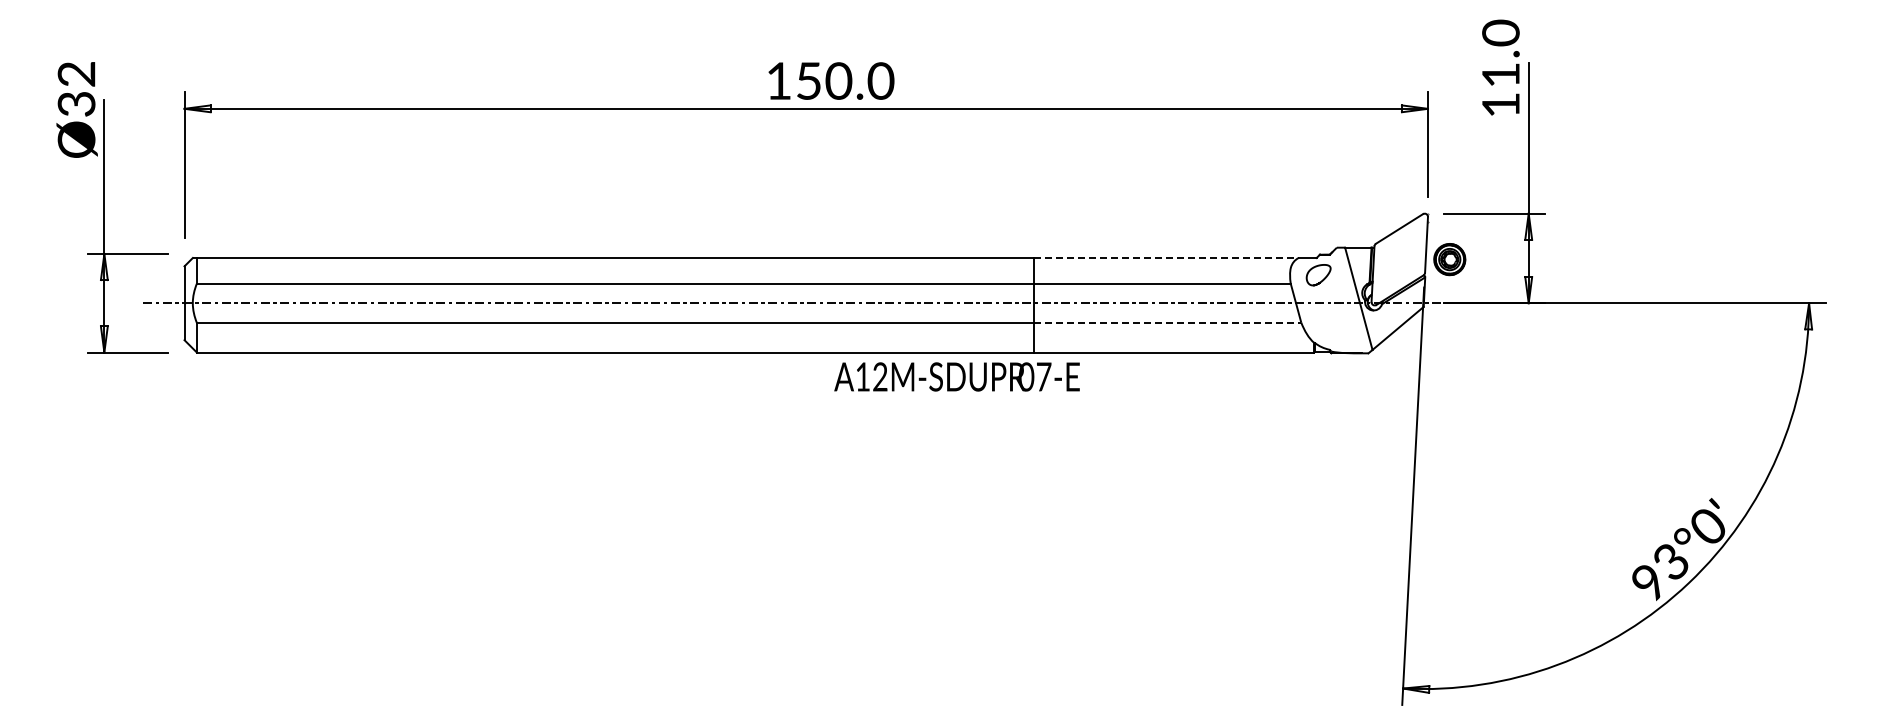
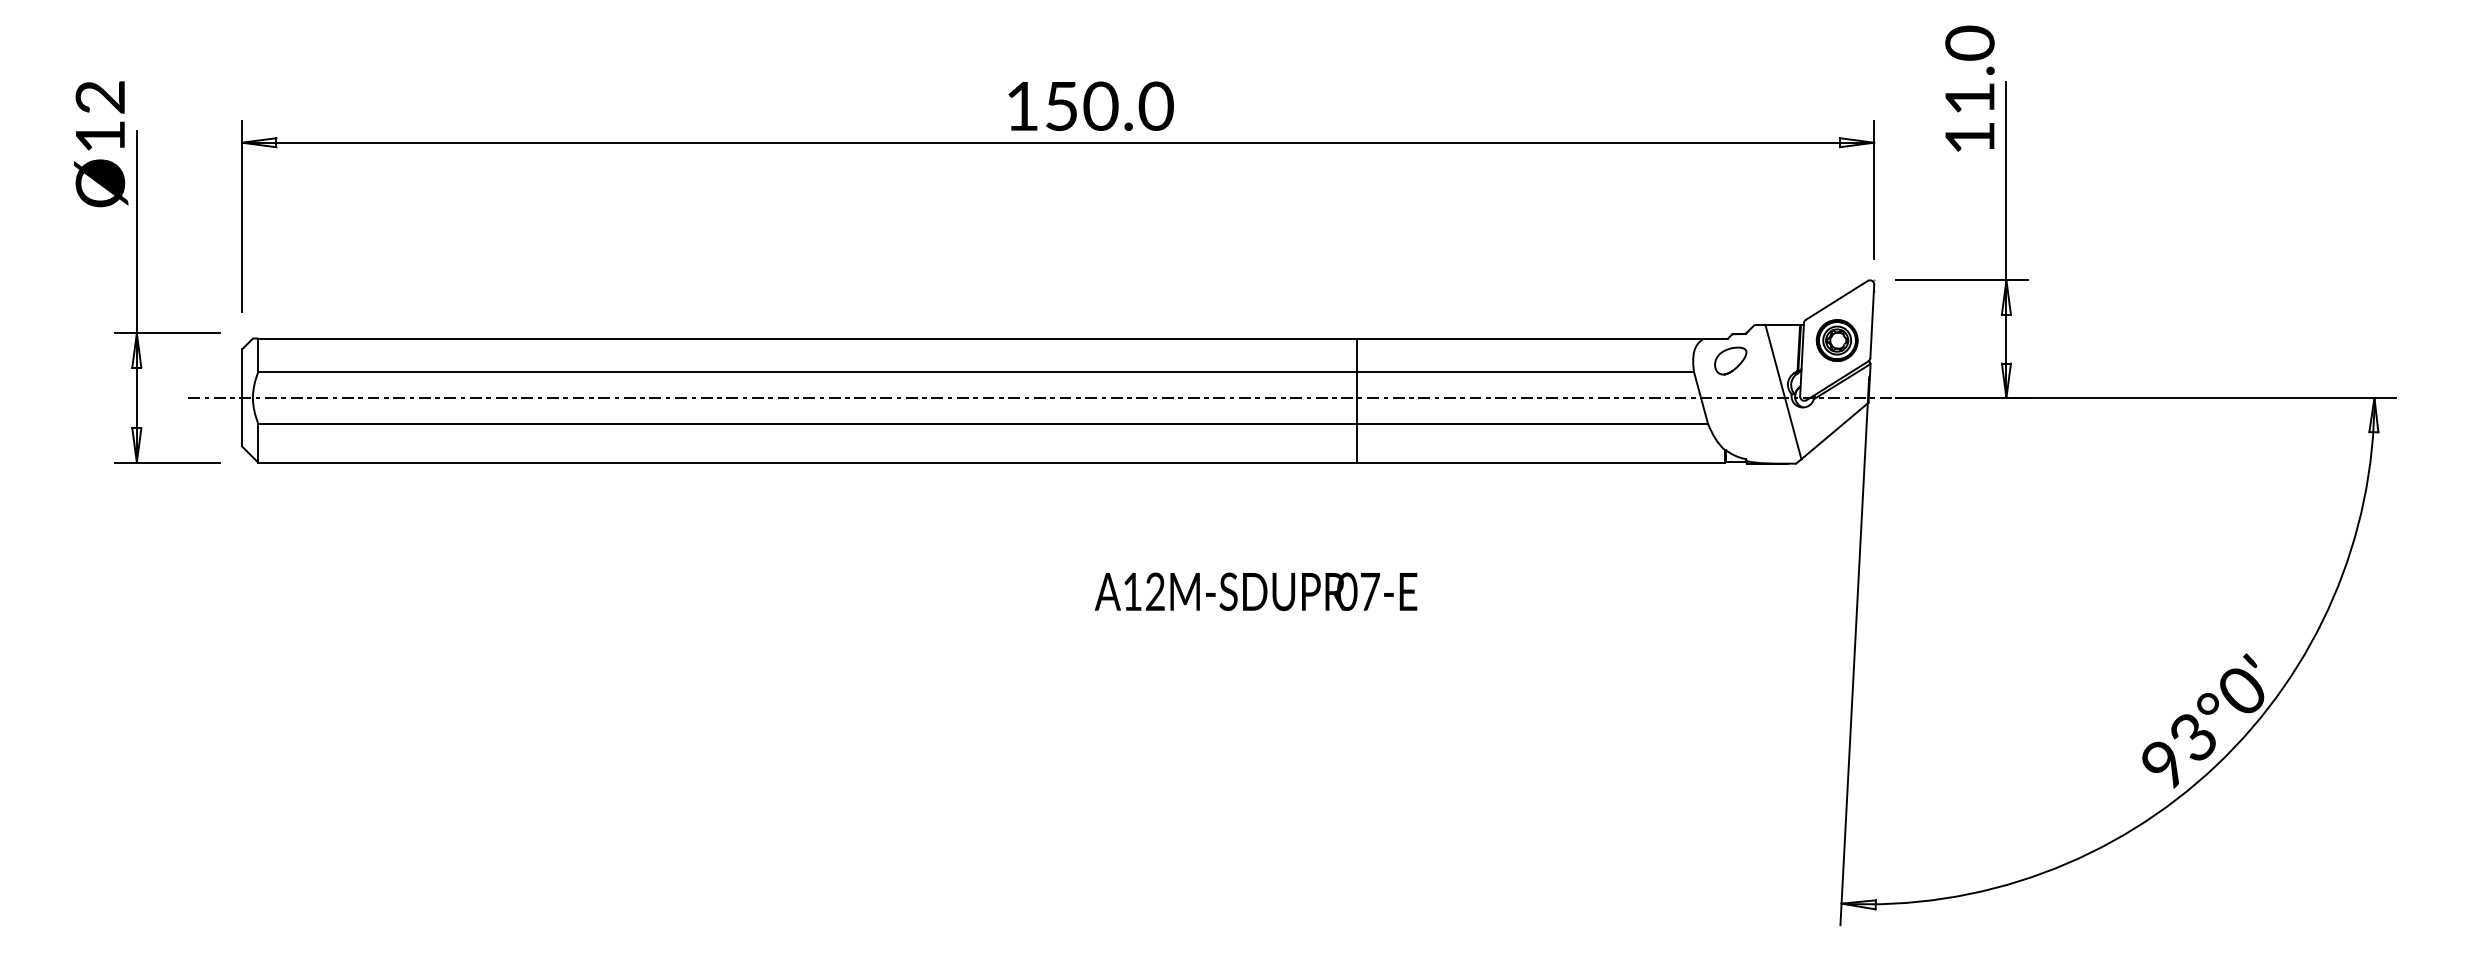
text: (76, 104) -> (100, 137), Ø32 -> Ø12
line: (1166, 258) -> (1530, 339), dashed -> solid
part: (1449, 259) -> (1836, 340), moved
line: (1167, 322) -> (1532, 423), dashed -> solid
text: (956, 376) -> (1255, 591), moved

